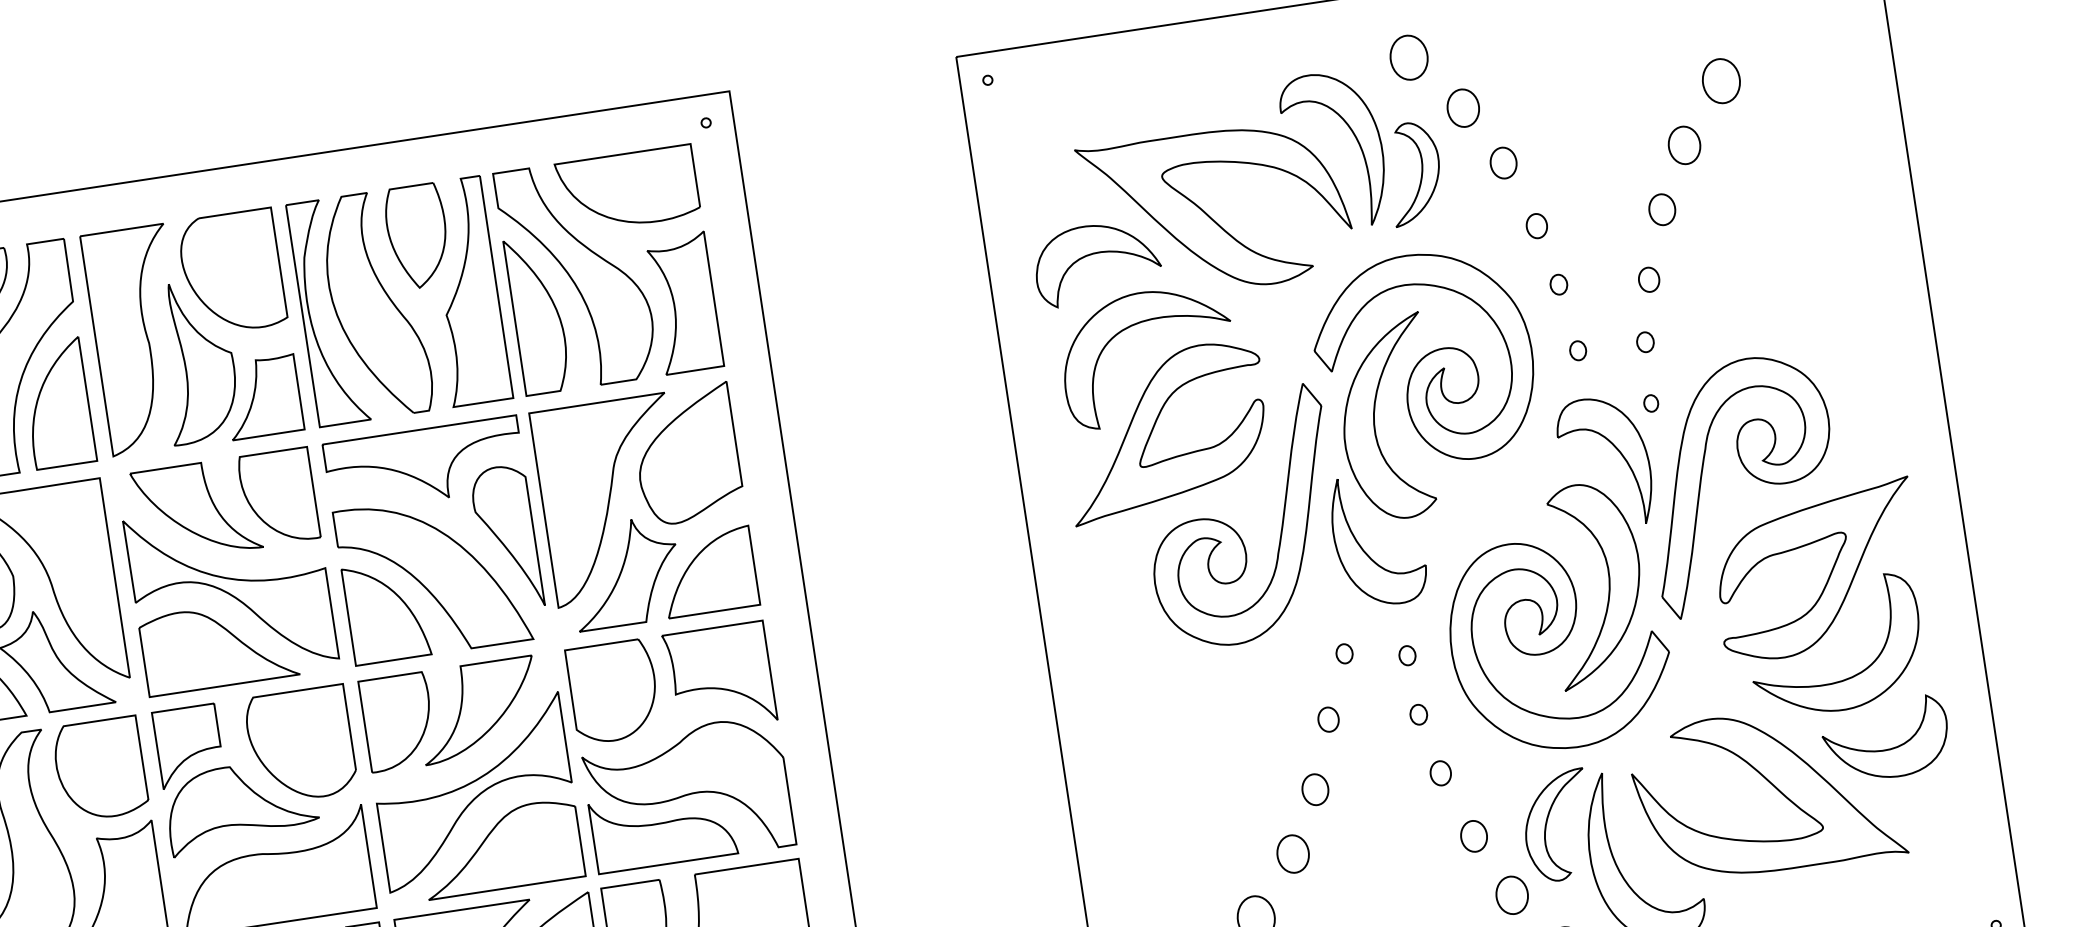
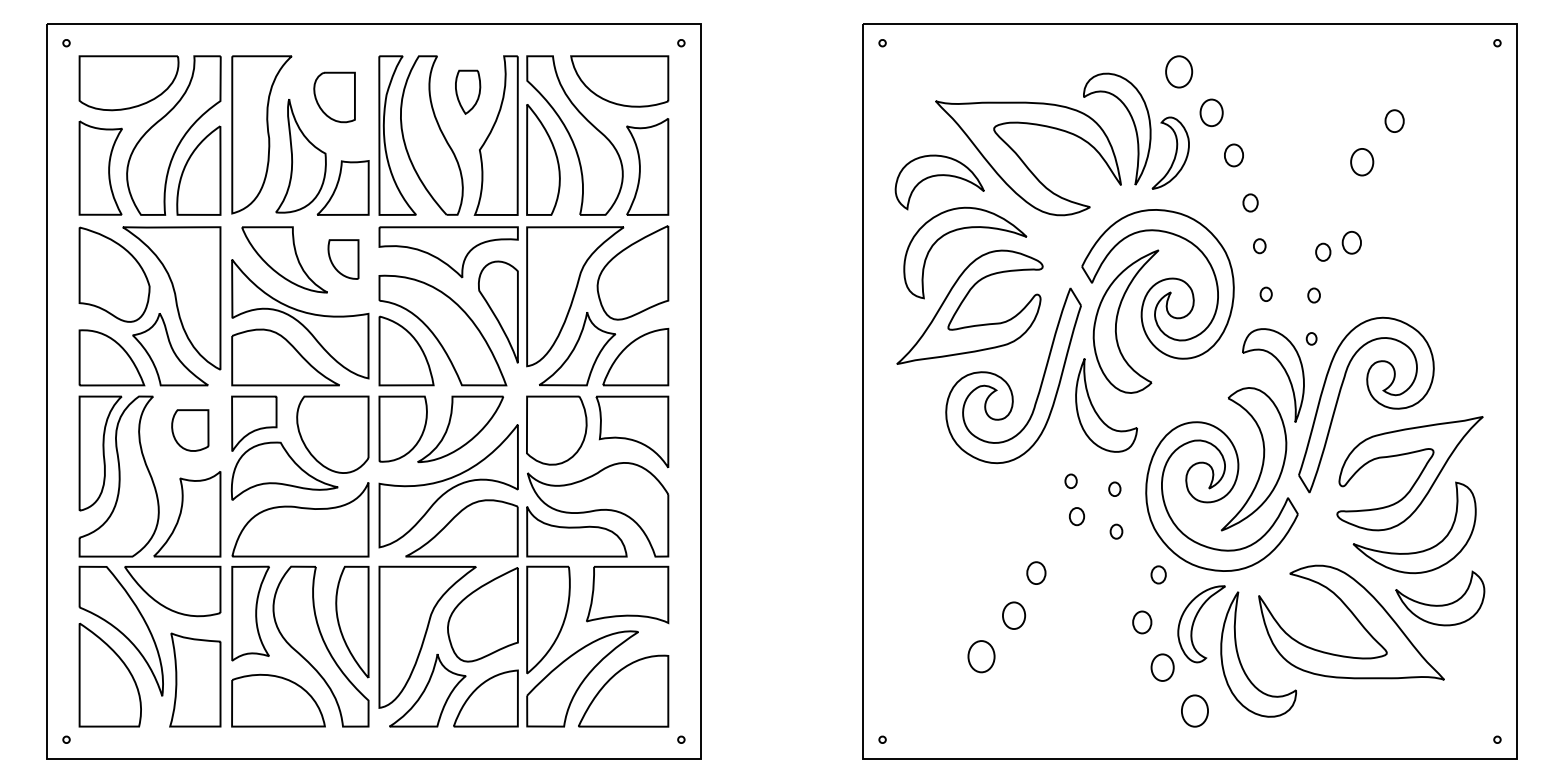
part: (1720, 80) -> (1394, 120), size x0.7
part: (1661, 209) -> (1351, 242), moved
part: (417, 237) -> (467, 92), size x0.6
part: (231, 272) -> (334, 97), size x0.6
part: (278, 497) -> (343, 259), size x0.6
part: (1329, 719) -> (1077, 516), moved
part: (100, 769) -> (190, 430), size x0.6
part: (1440, 772) -> (1158, 574), moved

